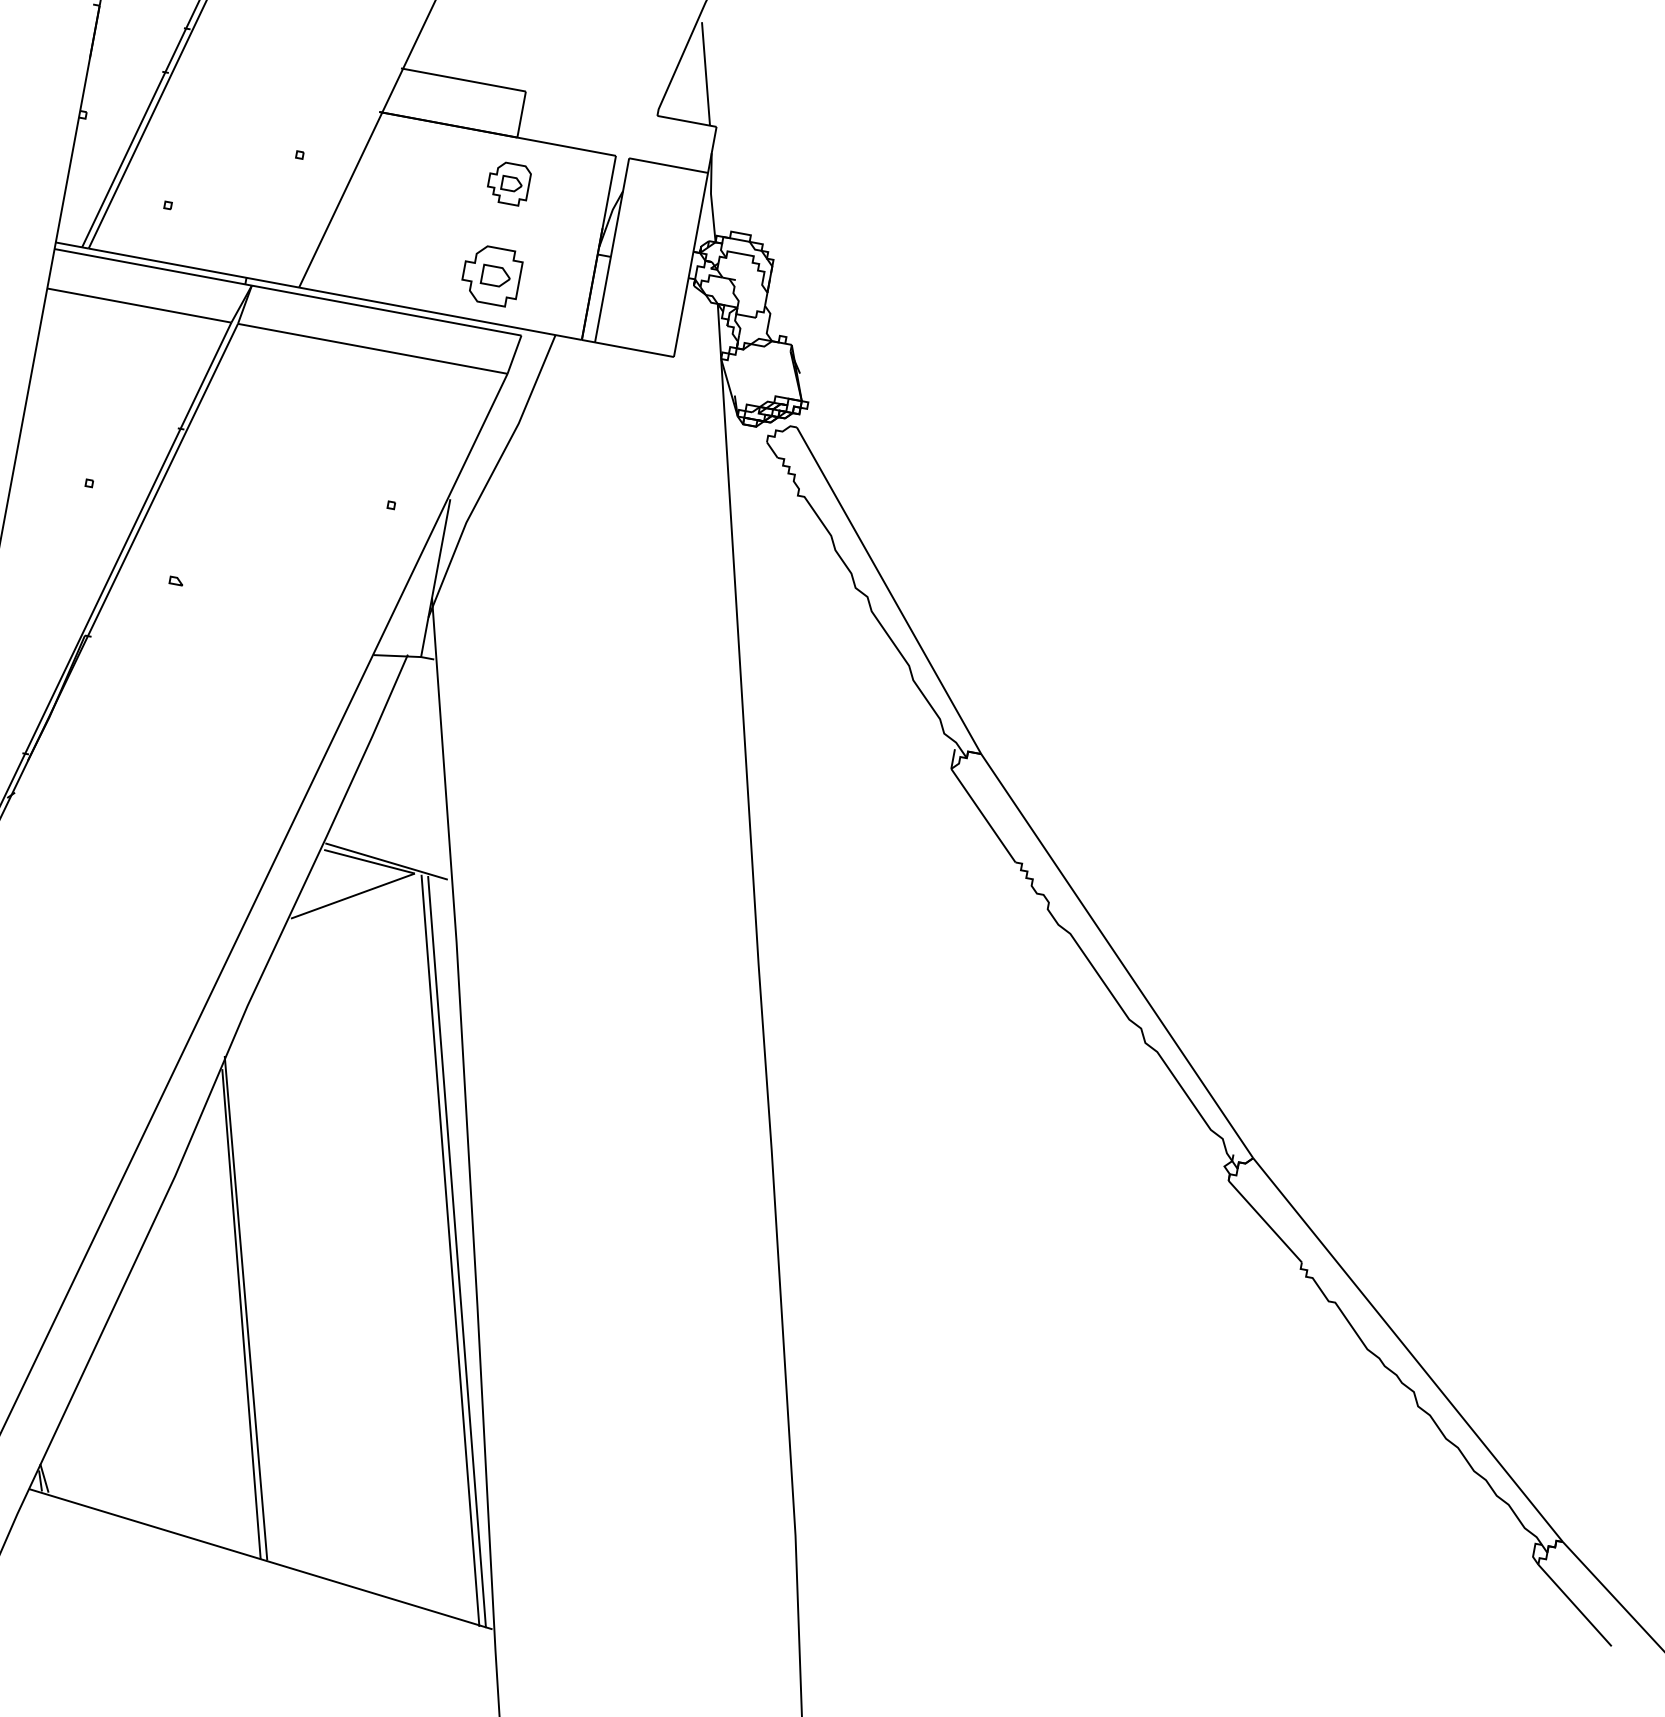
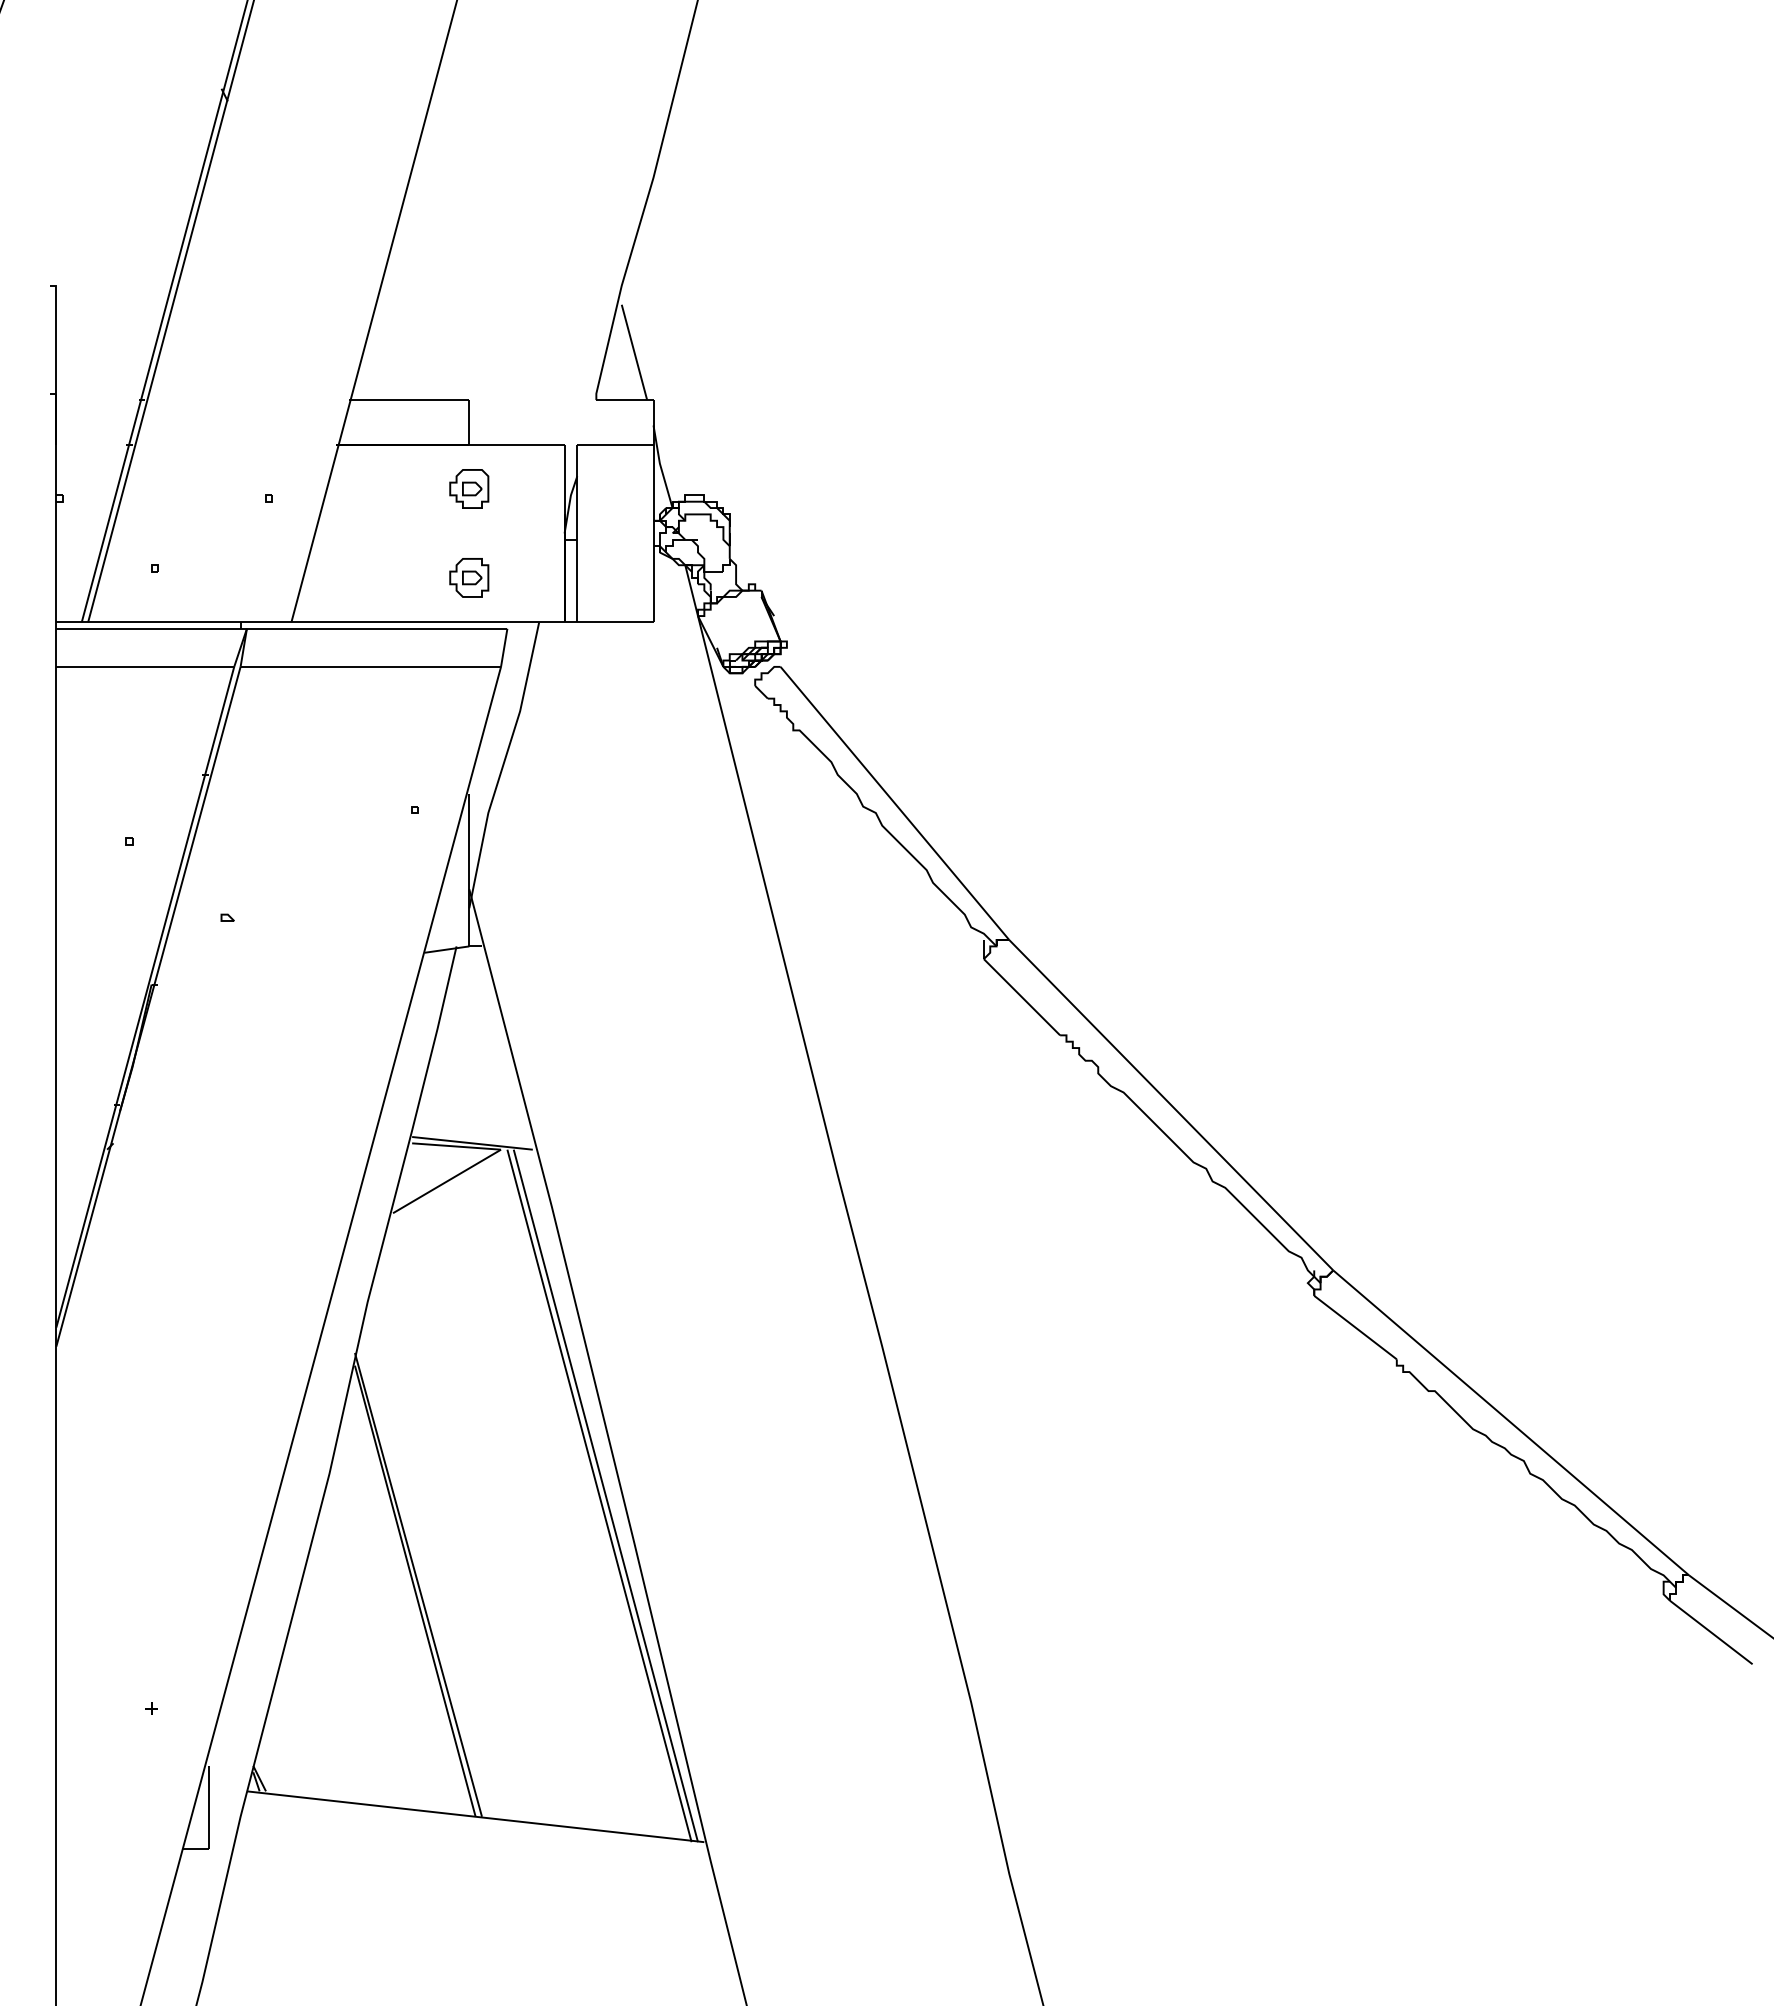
part: (492, 275) -> (469, 577), size x0.71

